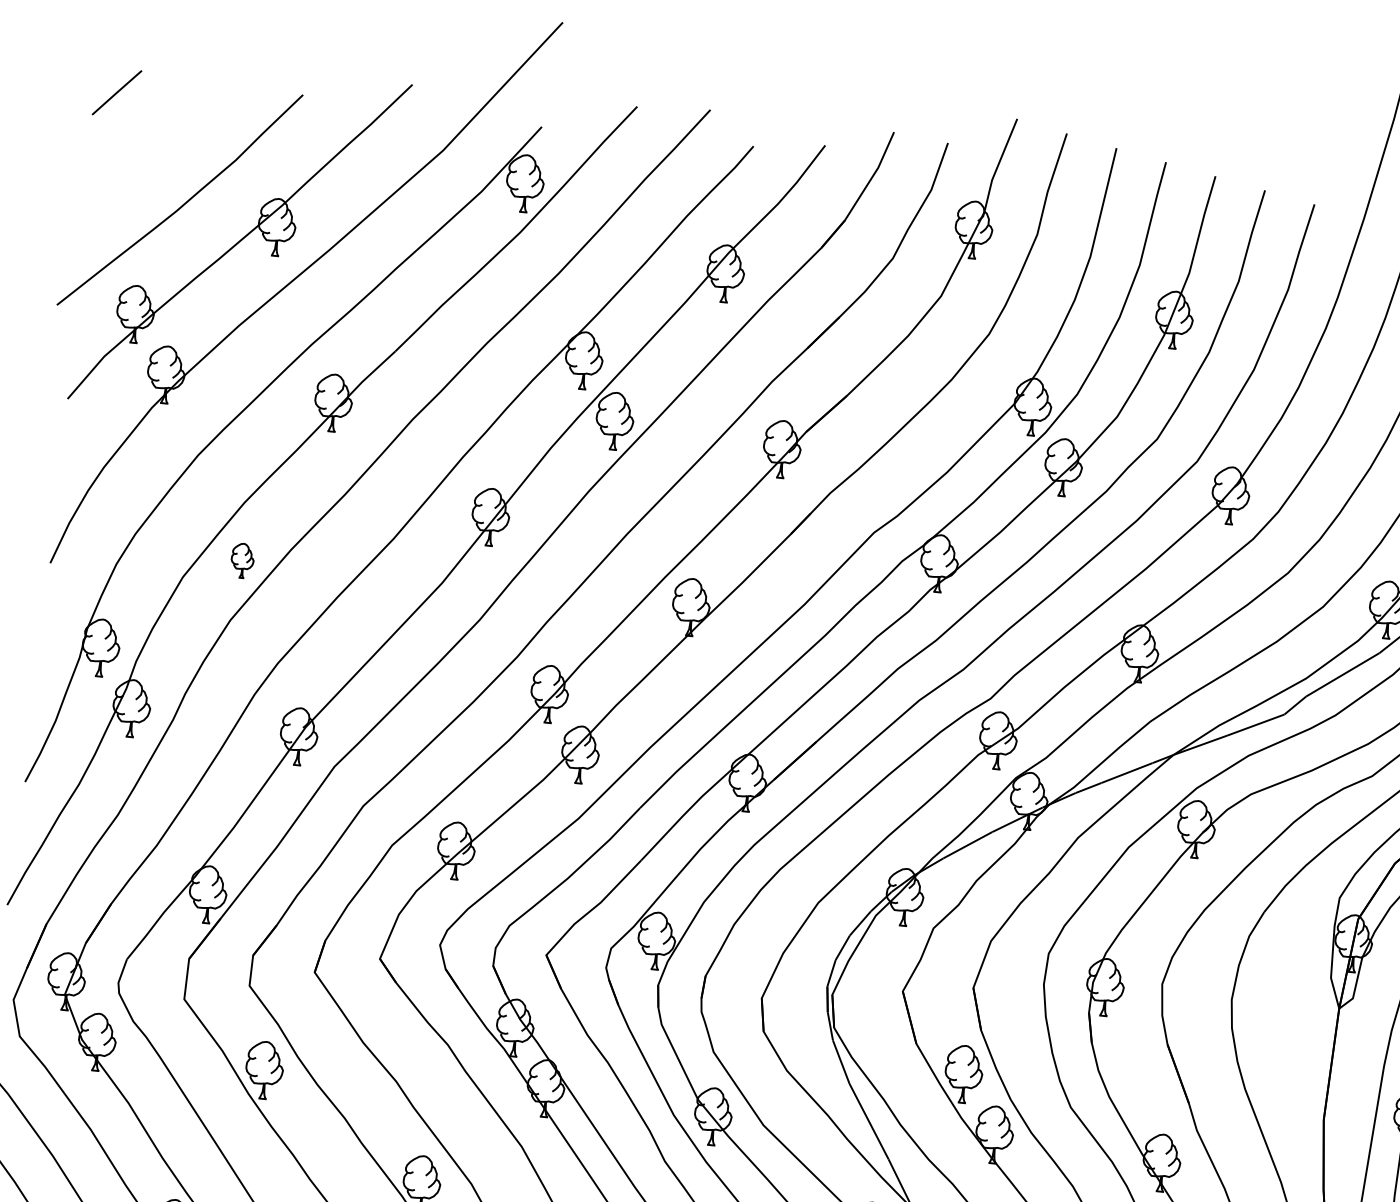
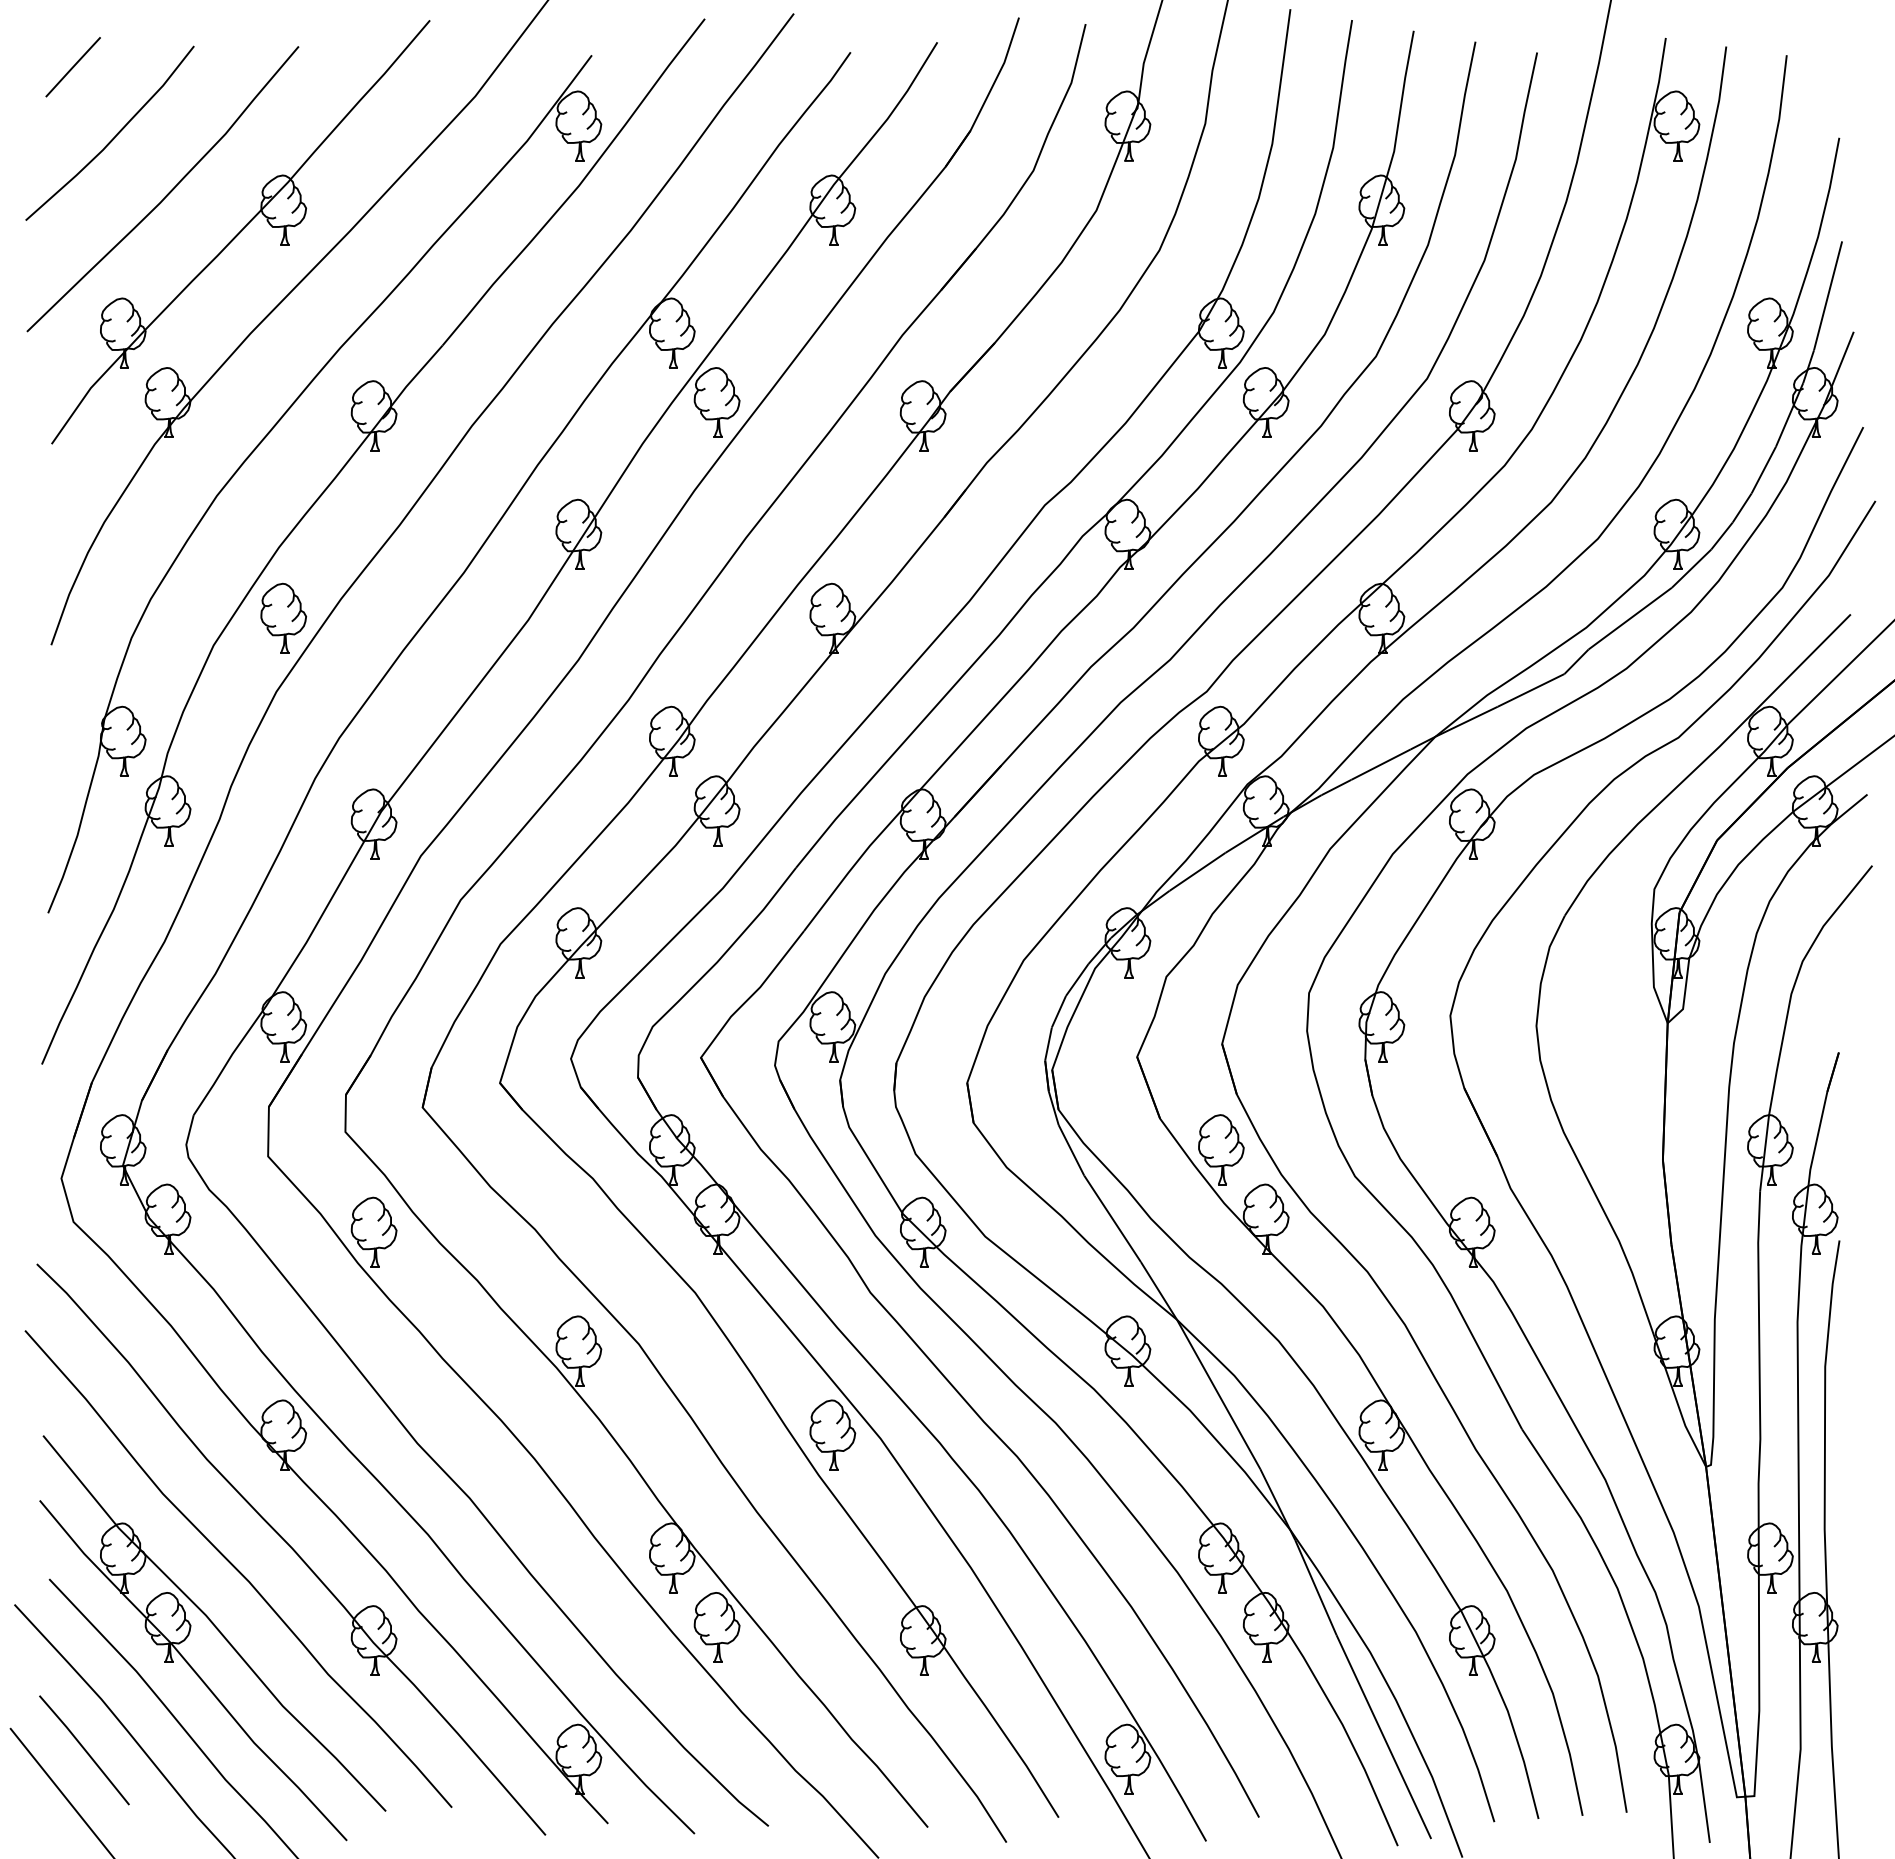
curve: (144, 152) -> (114, 136), added
part: (242, 560) -> (283, 617), size x1.67

